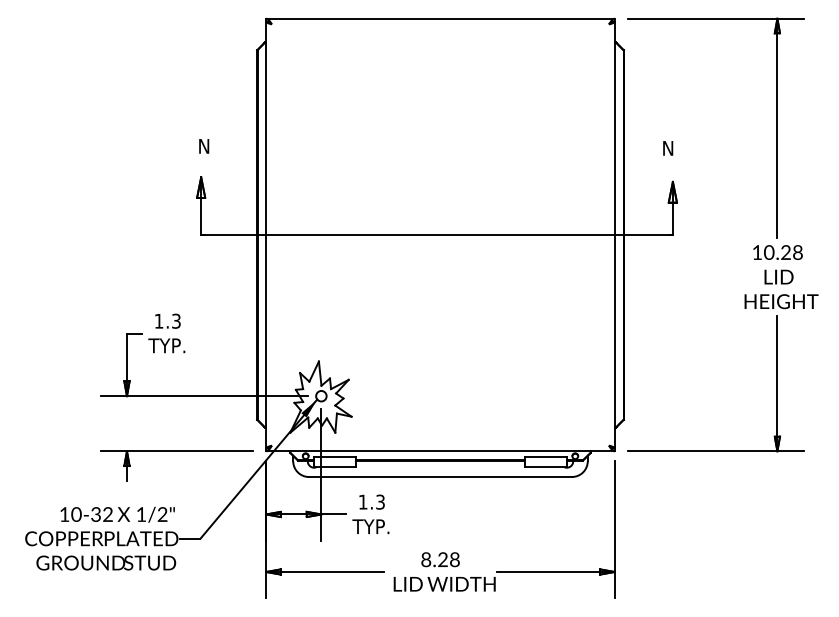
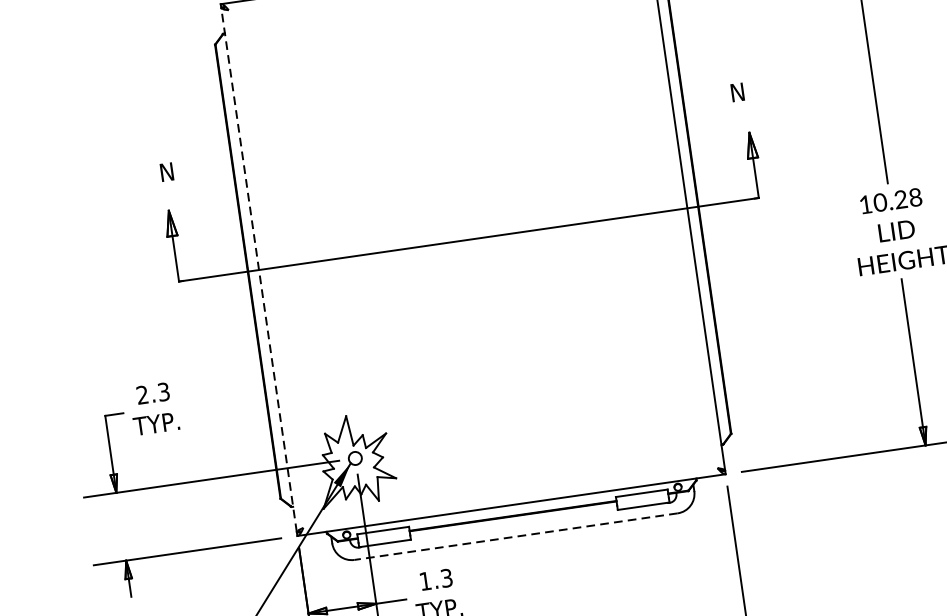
line: (266, 234) -> (259, 269), solid -> dashed
text: (158, 320) -> (141, 394), 1.3 -> 2.3
line: (440, 477) -> (516, 537), solid -> dashed

